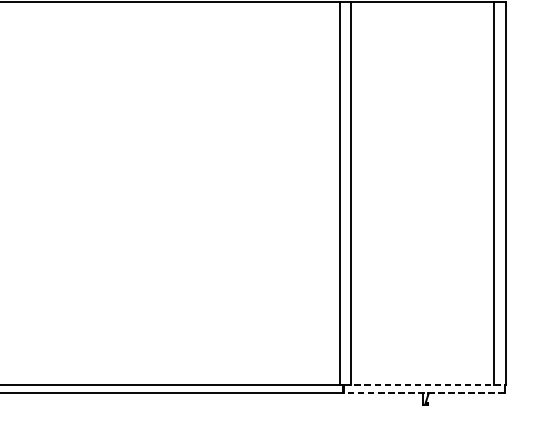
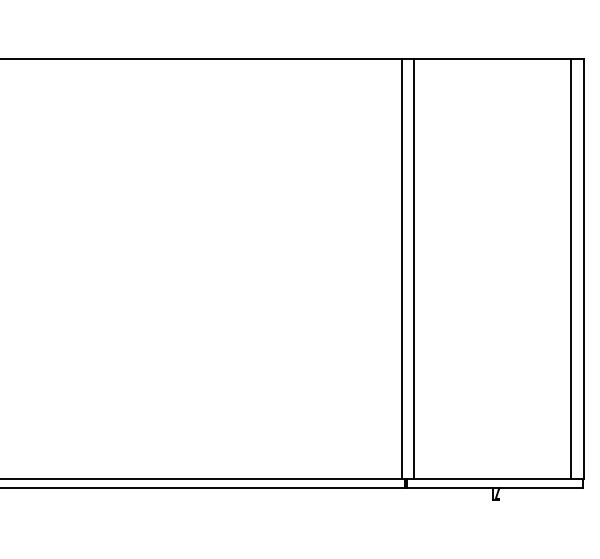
line: (424, 385) -> (494, 479), dashed -> solid
line: (424, 392) -> (494, 487), dashed -> solid

